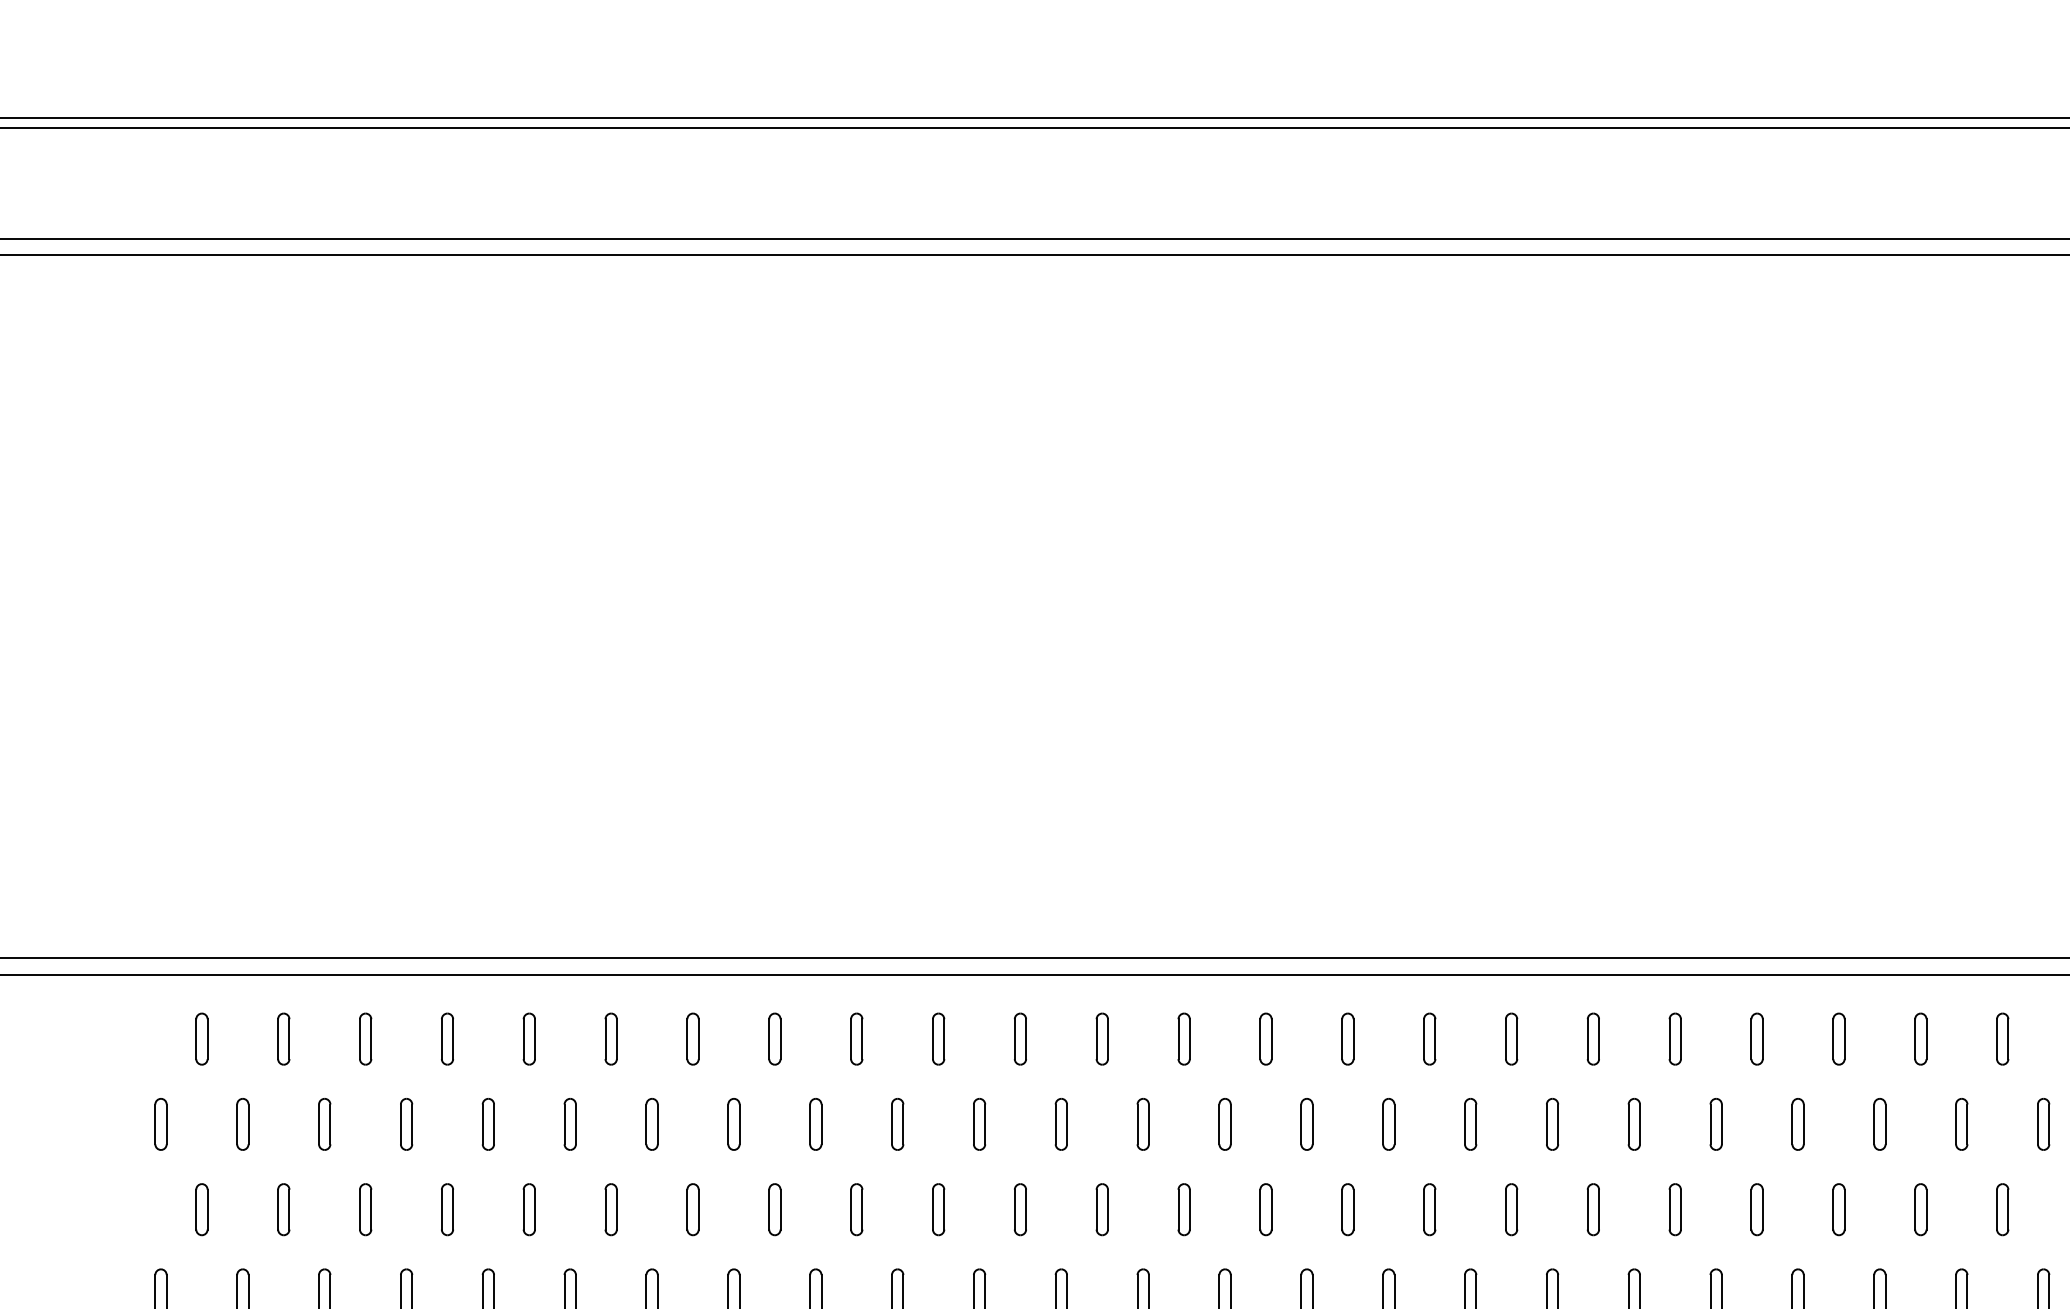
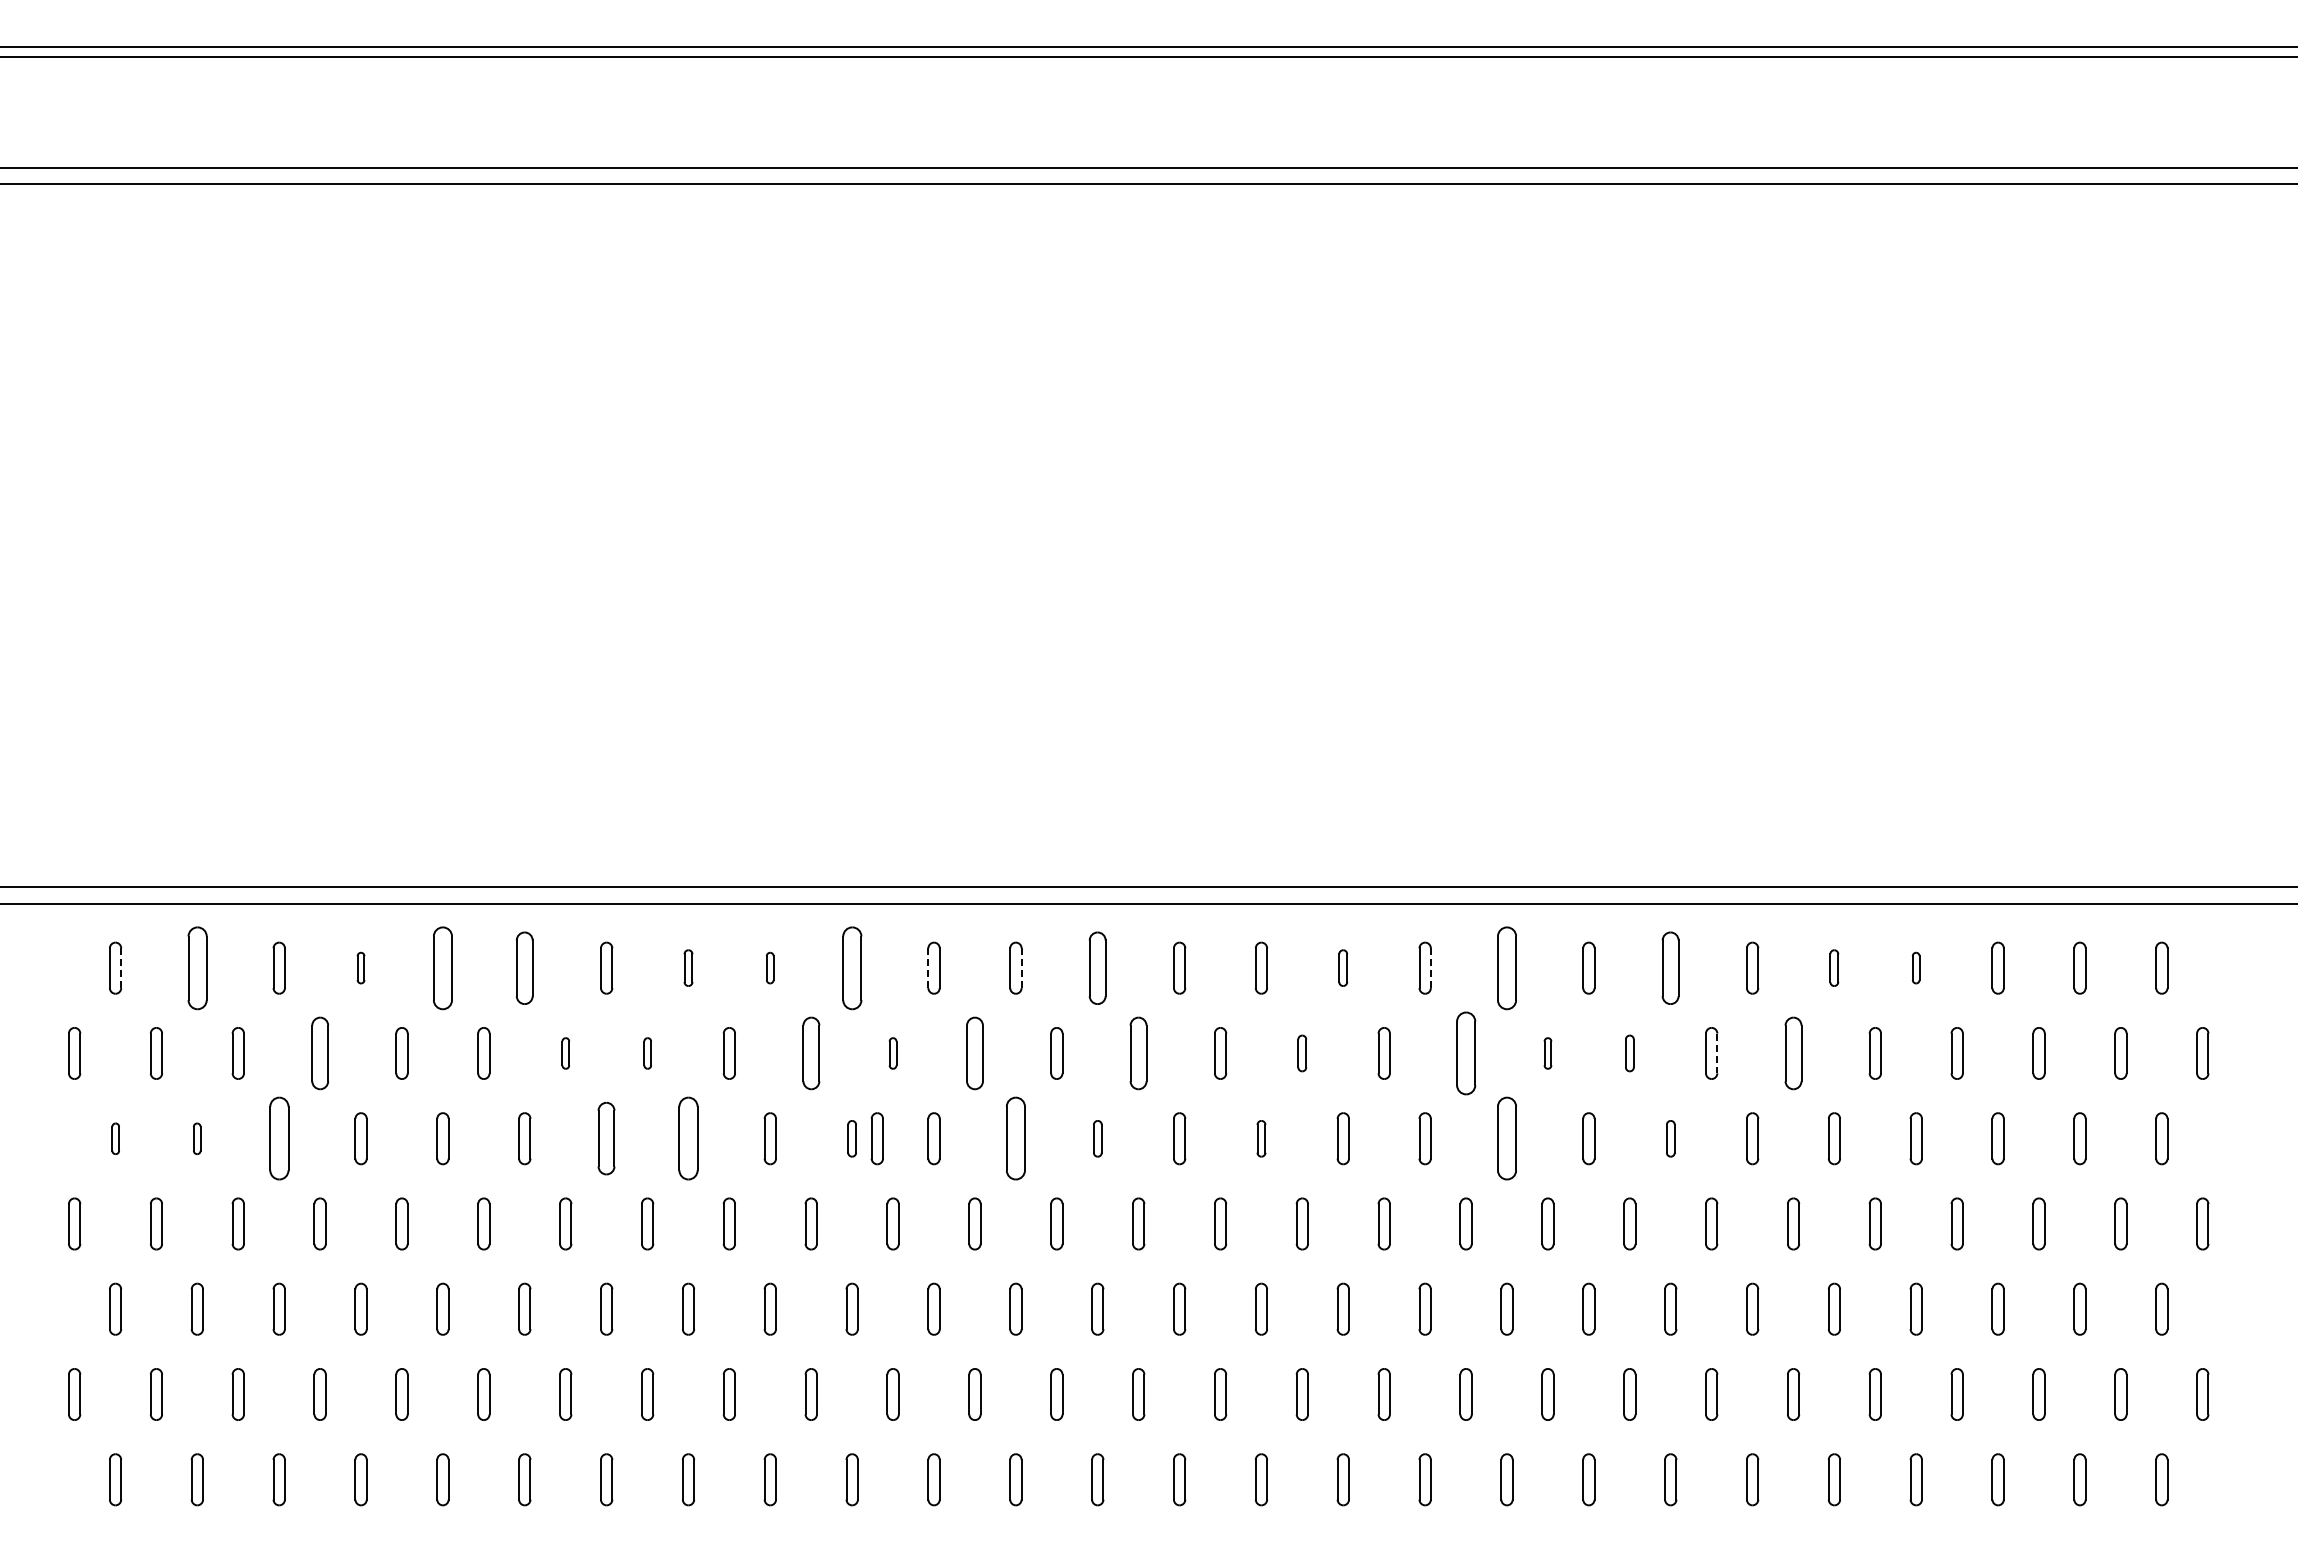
part: (282, 1038) -> (196, 967), size x1.6
part: (446, 1038) -> (360, 967), size x0.6
part: (528, 1038) -> (442, 967), size x1.6
part: (610, 1038) -> (524, 967), size x1.4
part: (774, 1038) -> (688, 967), size x0.7
part: (855, 1038) -> (769, 967), size x0.6
part: (937, 1038) -> (851, 967), size x1.6
part: (1183, 1038) -> (1097, 967), size x1.4
part: (1428, 1038) -> (1342, 967), size x0.7
part: (1592, 1038) -> (1506, 967), size x1.6
part: (1756, 1038) -> (1670, 967), size x1.4
part: (1919, 1038) -> (1833, 967), size x0.7
part: (2001, 1038) -> (1915, 967), size x0.6
line: (207, 1039) -> (121, 968), solid -> dashed
line: (1014, 1039) -> (928, 968), solid -> dashed
line: (1107, 1039) -> (1021, 968), solid -> dashed
line: (1516, 1039) -> (1430, 968), solid -> dashed
part: (405, 1124) -> (319, 1053), size x1.4
part: (651, 1124) -> (565, 1053), size x0.6
part: (733, 1124) -> (647, 1053), size x0.6
part: (896, 1124) -> (810, 1053), size x1.4
part: (978, 1124) -> (892, 1053), size x0.6
part: (1060, 1124) -> (974, 1053), size x1.4
part: (1224, 1124) -> (1138, 1053), size x1.4
part: (1387, 1124) -> (1301, 1053), size x0.7
part: (1551, 1124) -> (1465, 1053), size x1.6
part: (1633, 1124) -> (1547, 1053), size x0.6
part: (1715, 1124) -> (1629, 1053), size x0.7
line: (1803, 1124) -> (1717, 1053), solid -> dashed
part: (1879, 1124) -> (1793, 1053), size x1.4
part: (201, 1209) -> (115, 1138), size x0.6
part: (282, 1209) -> (196, 1138), size x0.6
part: (364, 1209) -> (278, 1138), size x1.6
part: (692, 1209) -> (606, 1138), size x1.4
part: (774, 1209) -> (688, 1138), size x1.6
part: (937, 1209) -> (851, 1138), size x0.7
part: (962, 1209) -> (876, 1138), added
part: (1101, 1209) -> (1015, 1138), size x1.6
part: (1183, 1209) -> (1097, 1138), size x0.7
part: (1347, 1209) -> (1261, 1138), size x0.7
part: (1592, 1209) -> (1506, 1138), size x1.6
part: (1756, 1209) -> (1670, 1138), size x0.7

